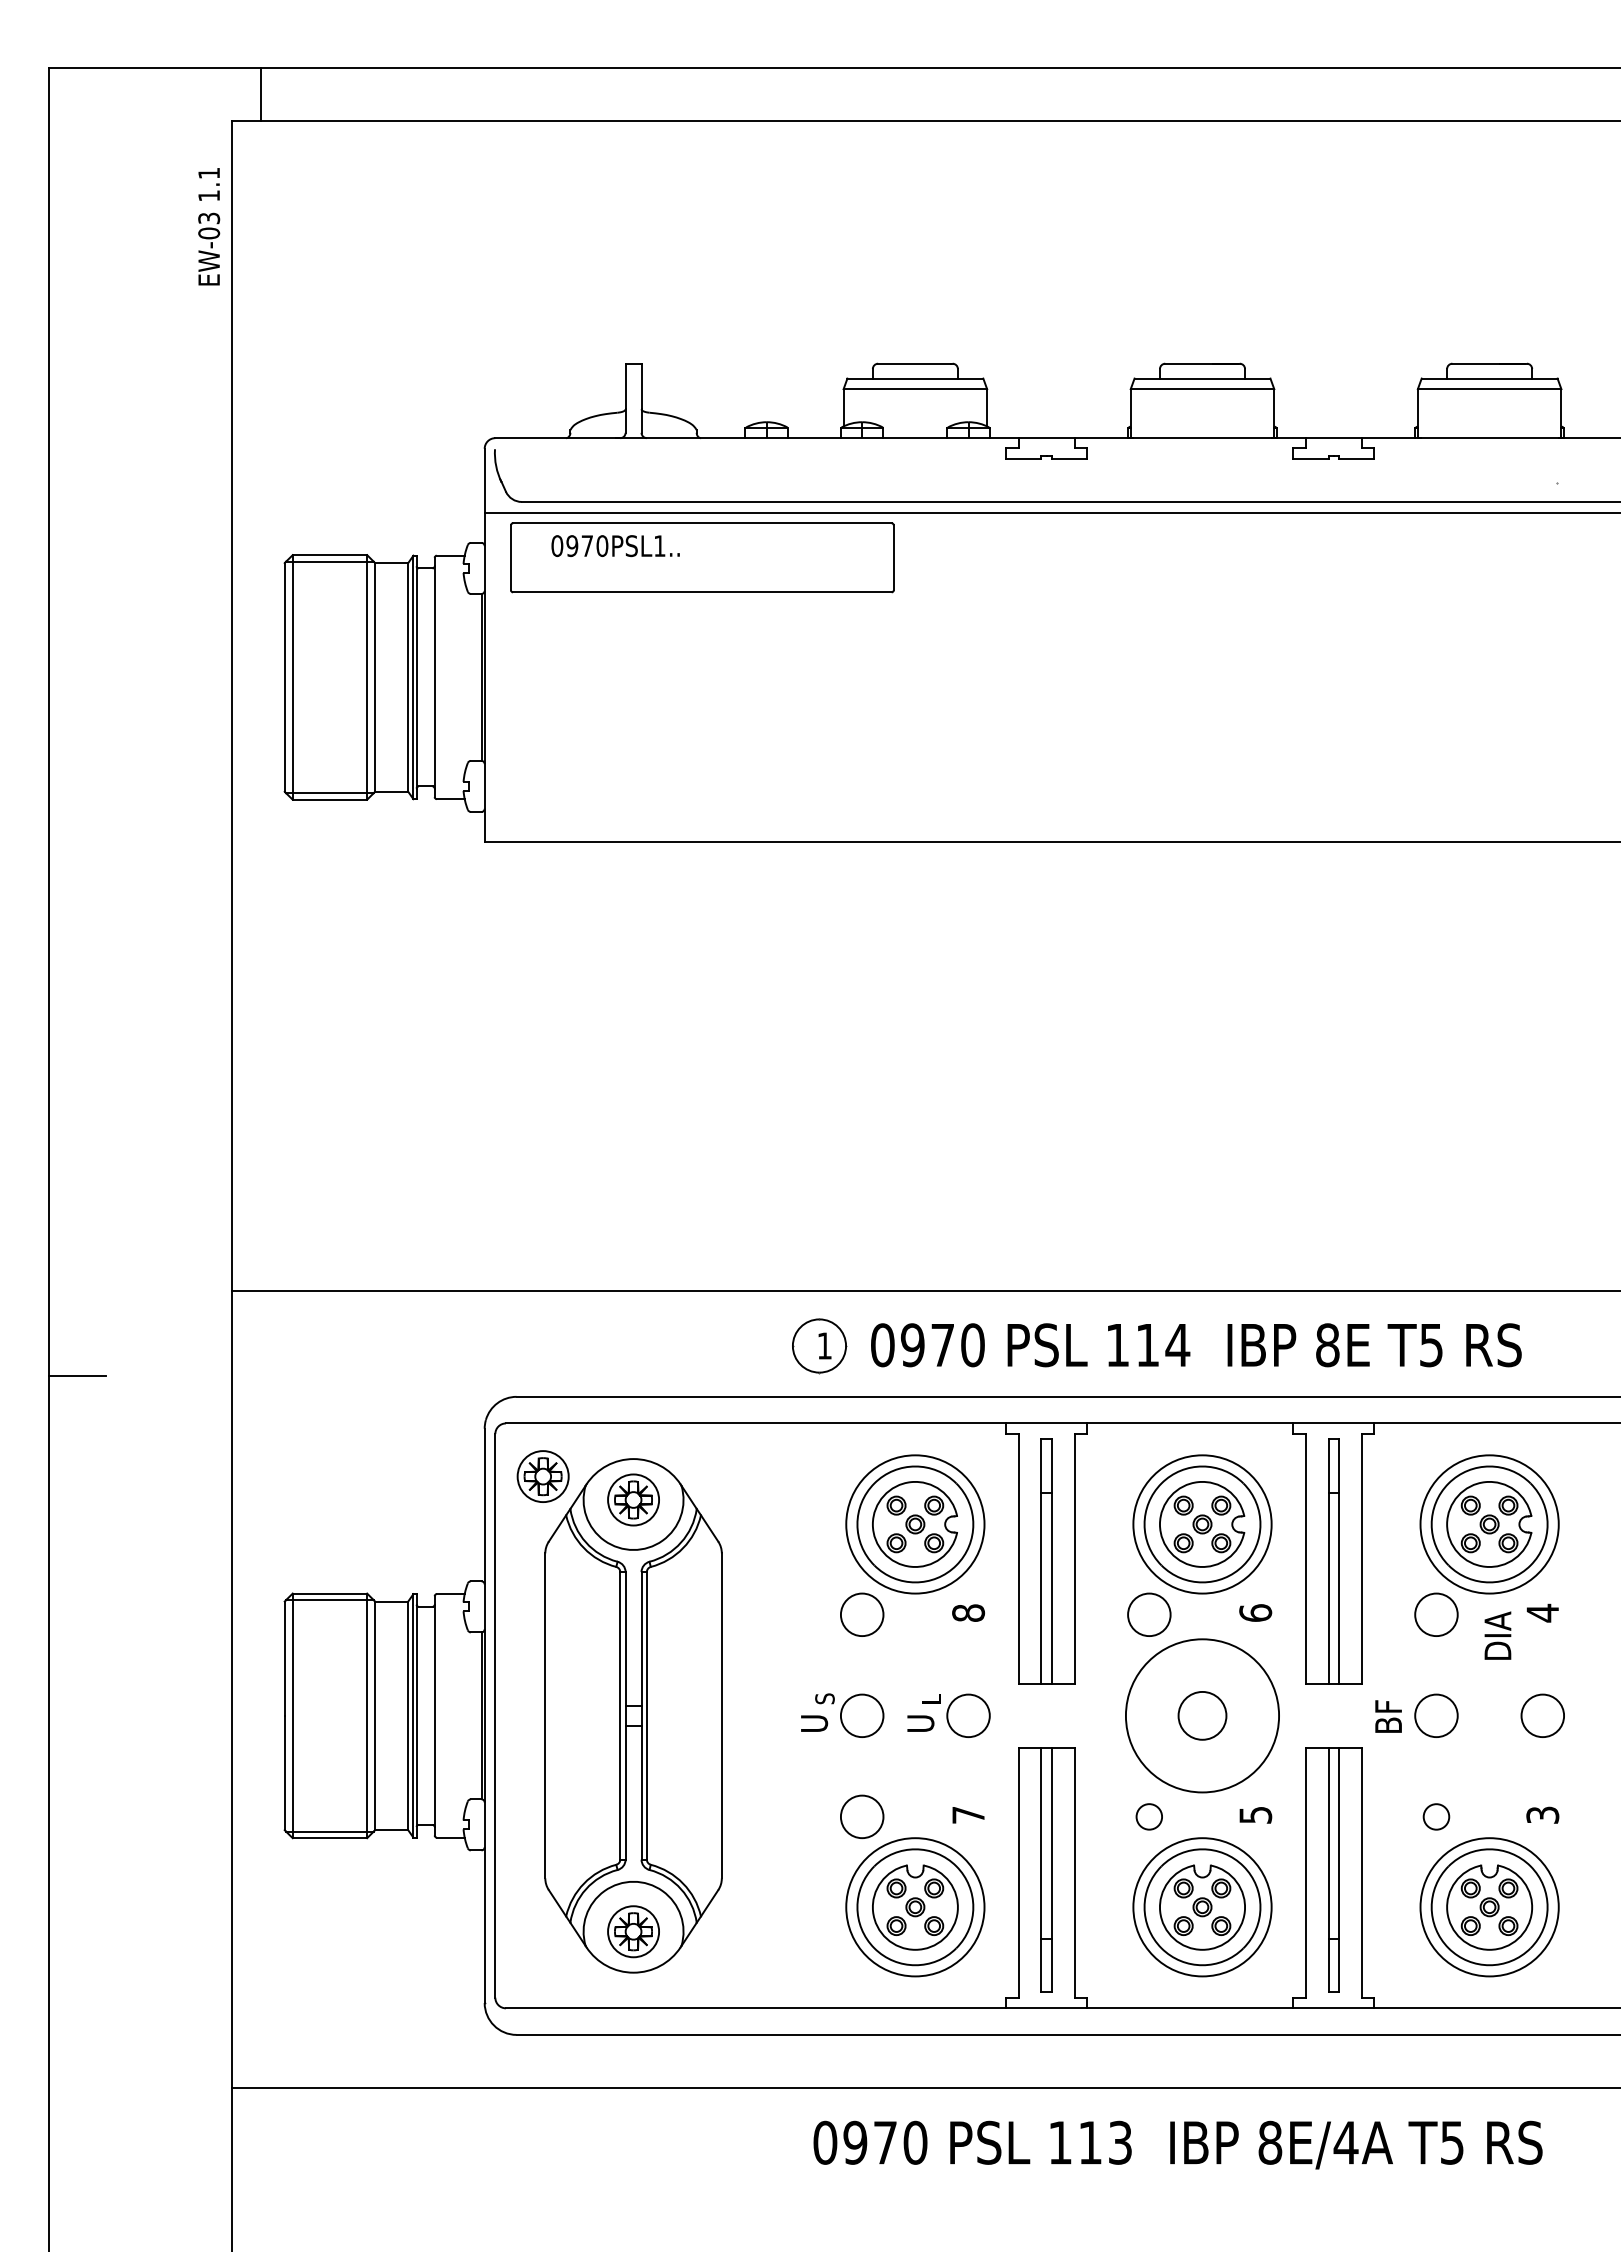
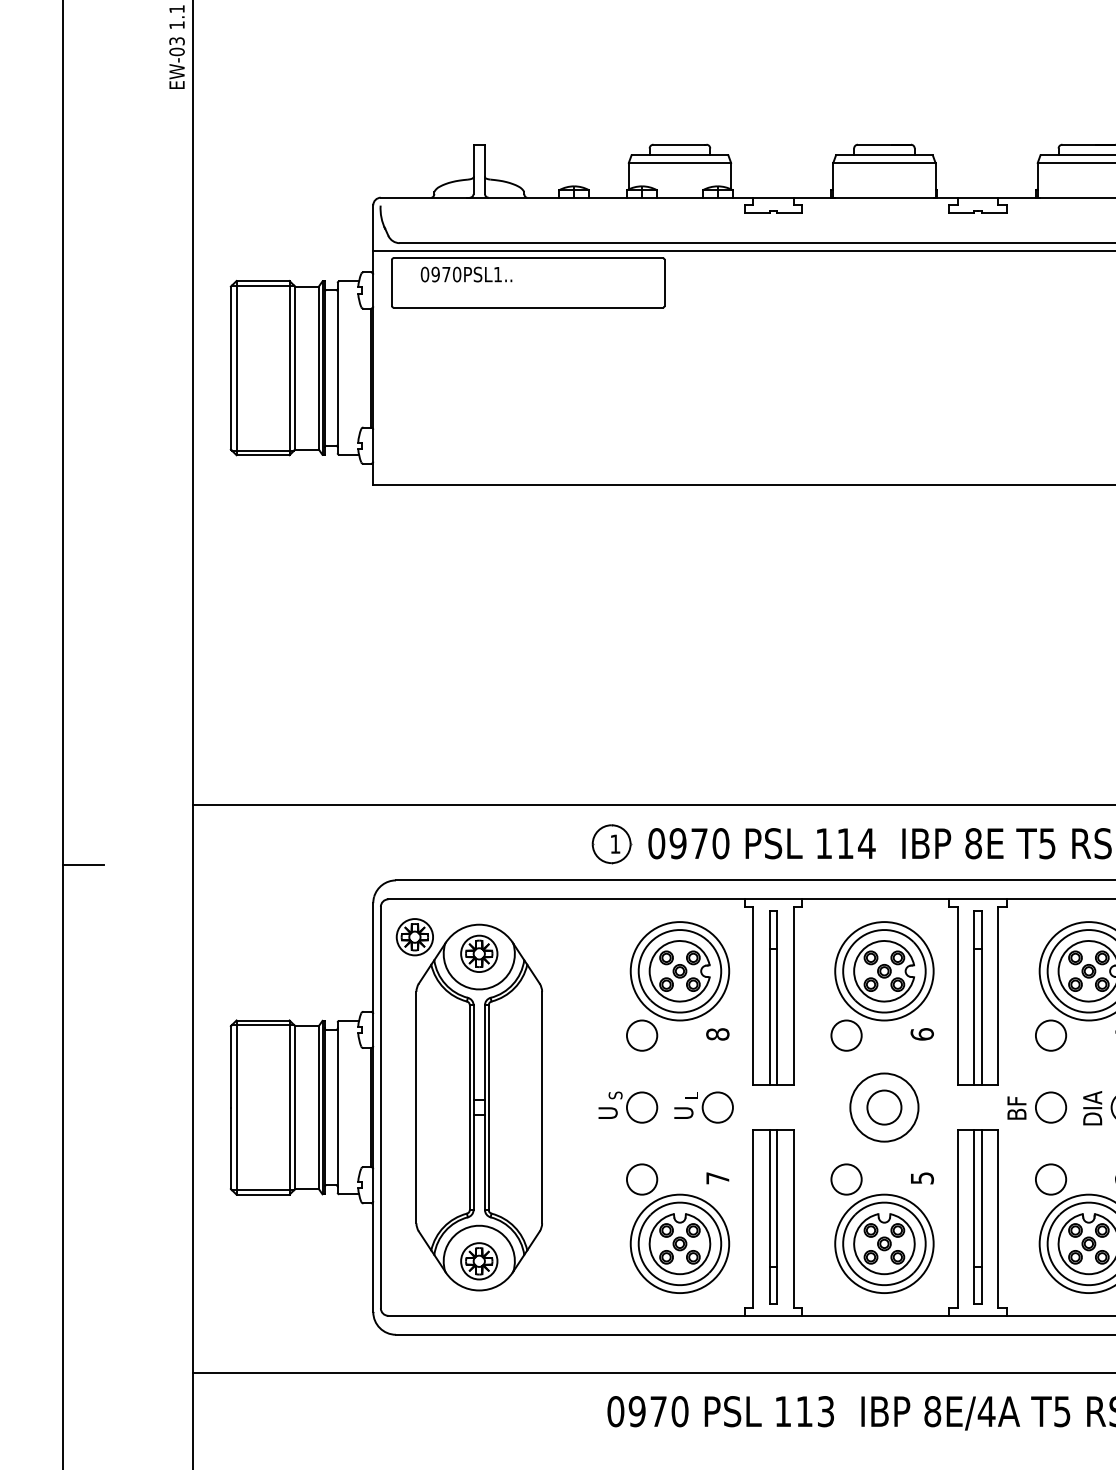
text: (1497, 1635) -> (1092, 1108), moved
circle: (1202, 1715) -> (884, 1107), size x0.62
circle: (1149, 1816) -> (846, 1179), size x1.67
circle: (1436, 1816) -> (1051, 1179), size x1.67

